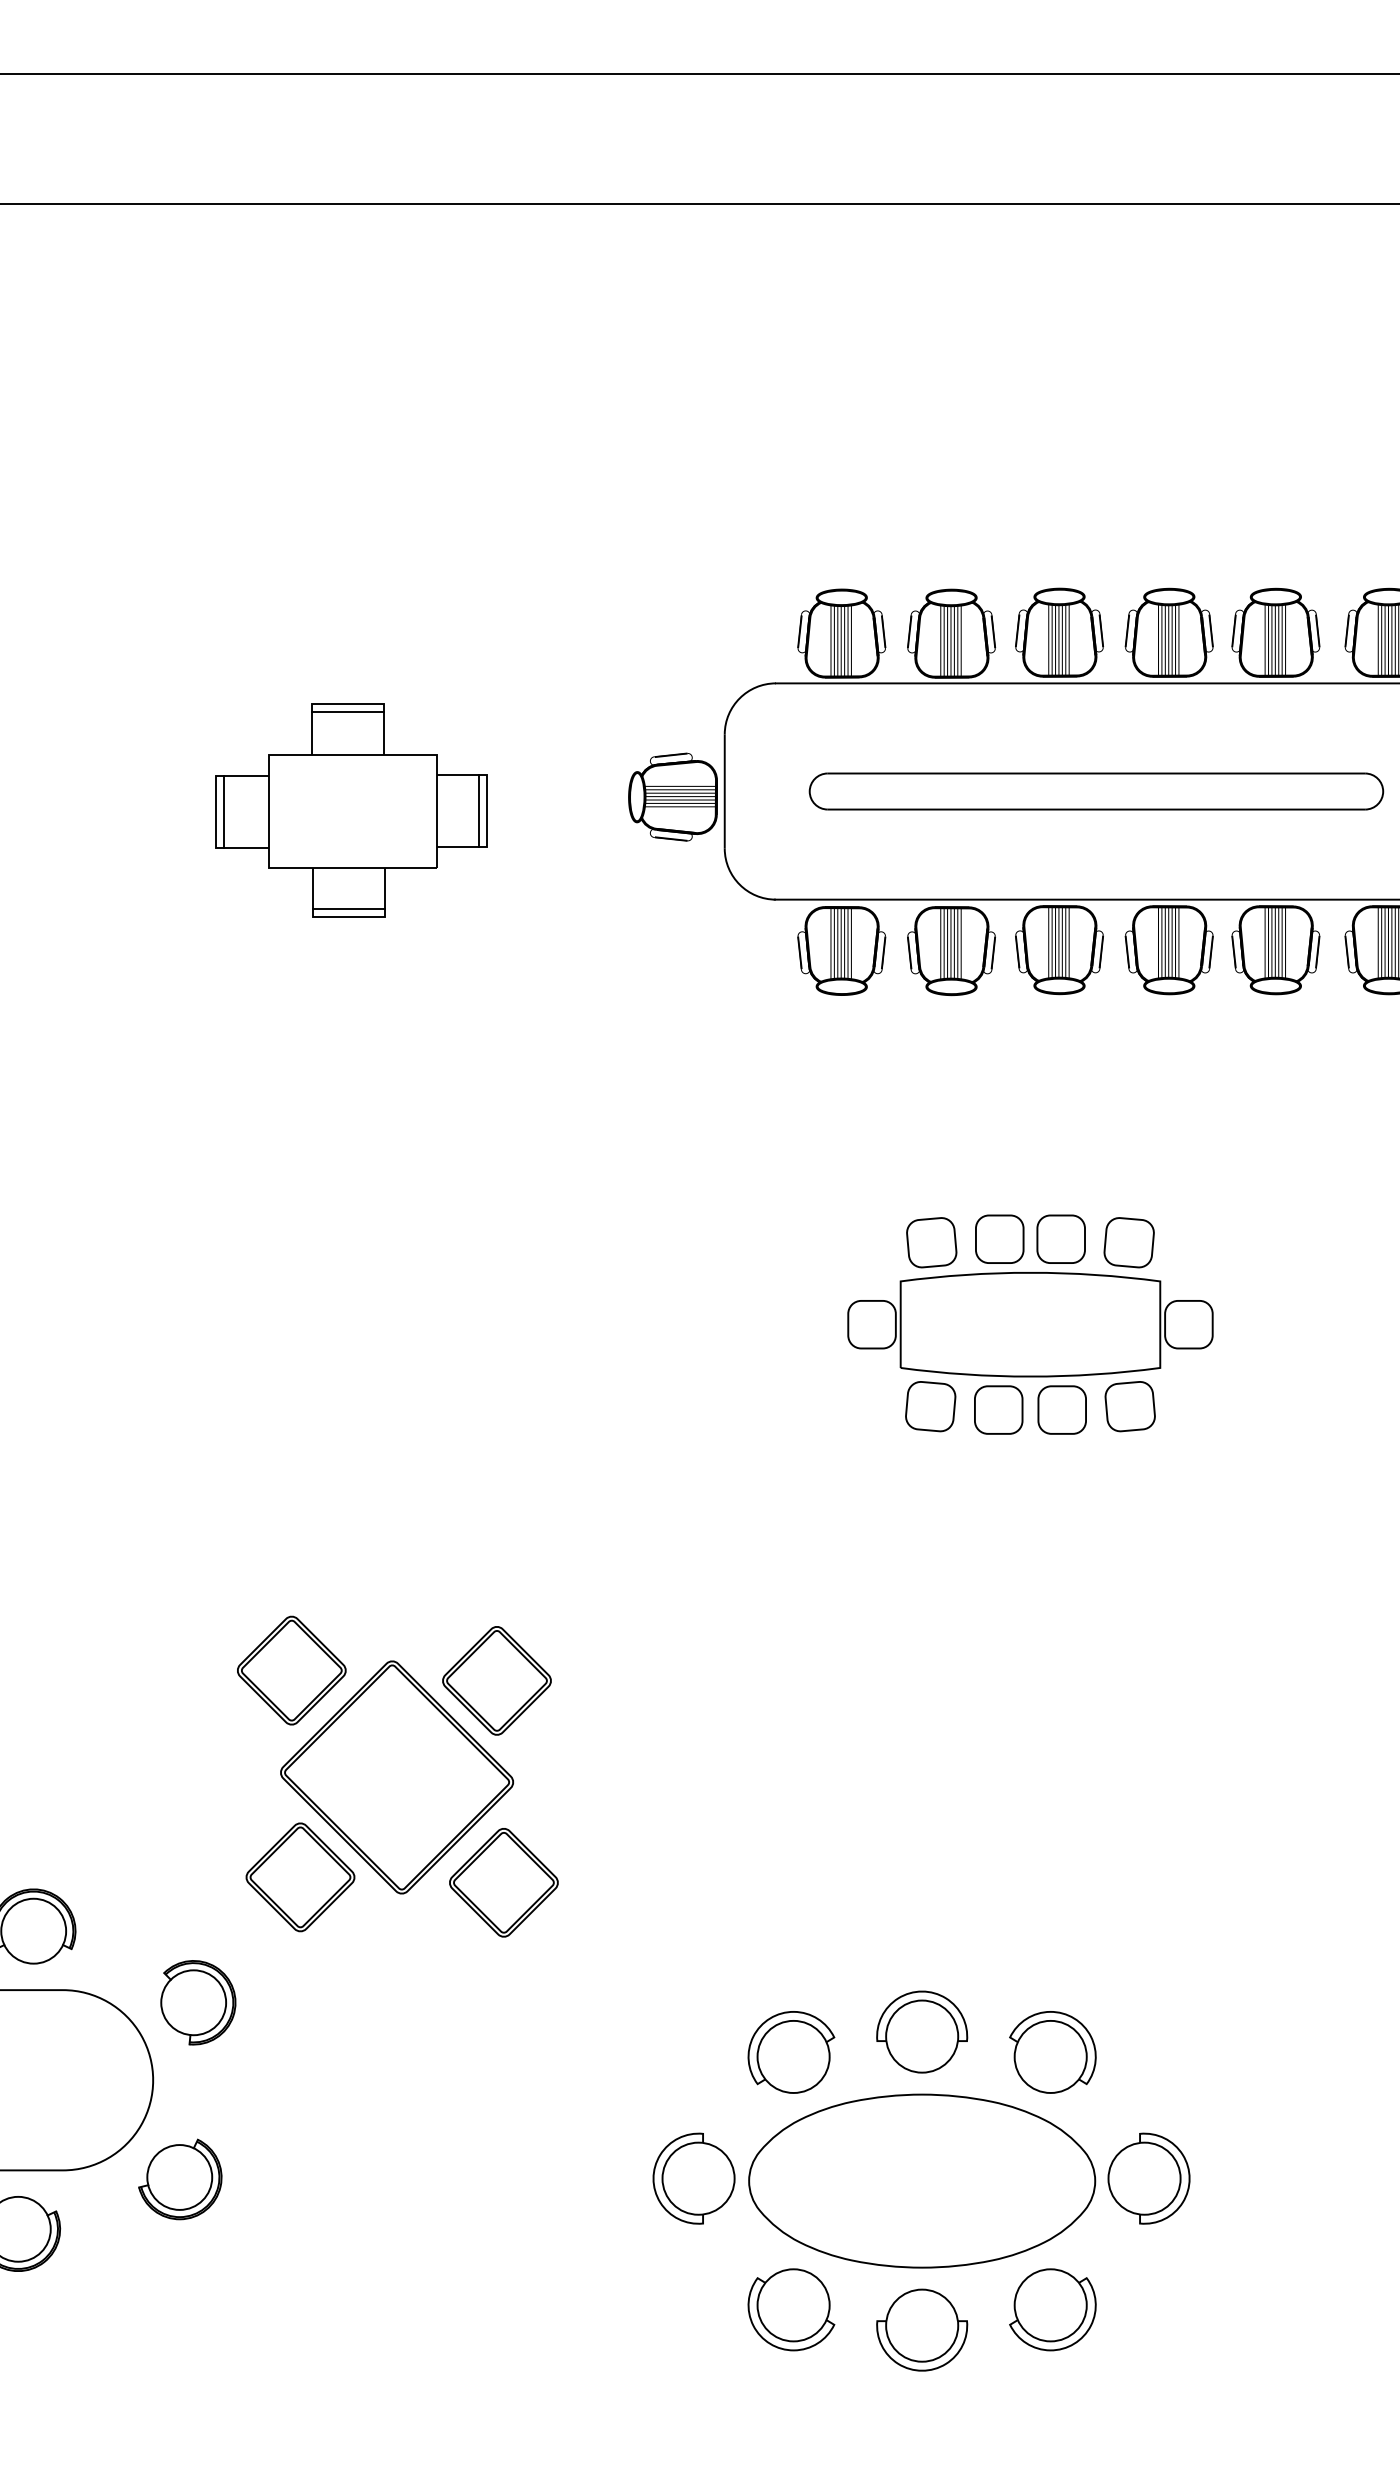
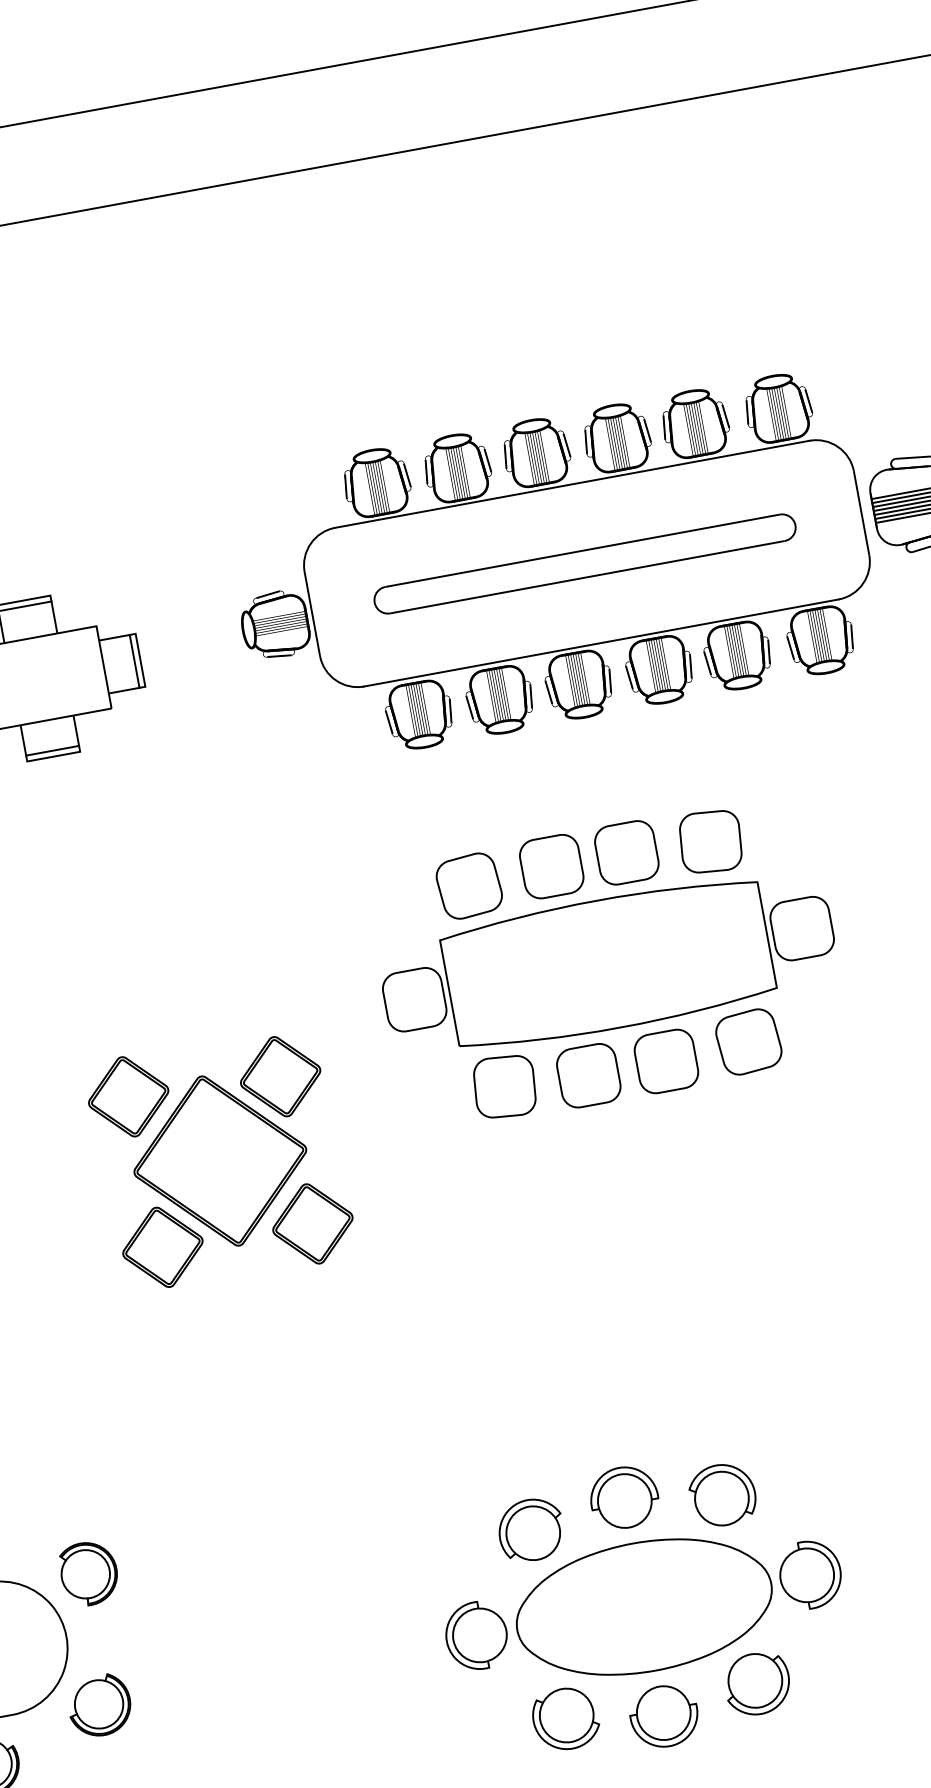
part: (1030, 1324) -> (608, 963), size x1.67
part: (397, 1776) -> (220, 1160), moved

